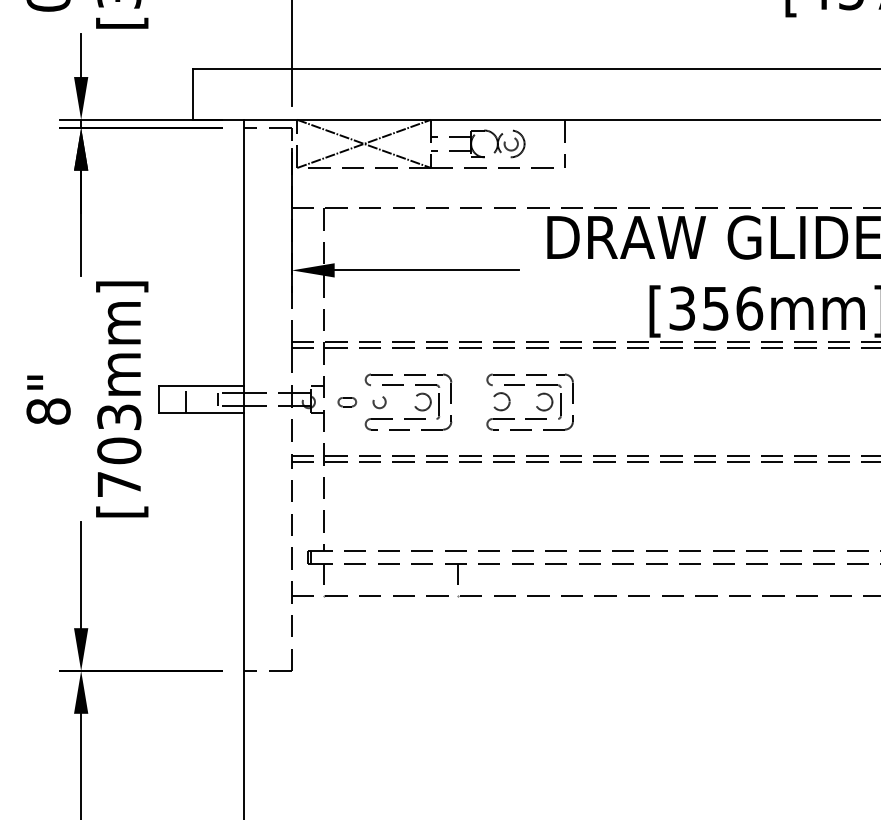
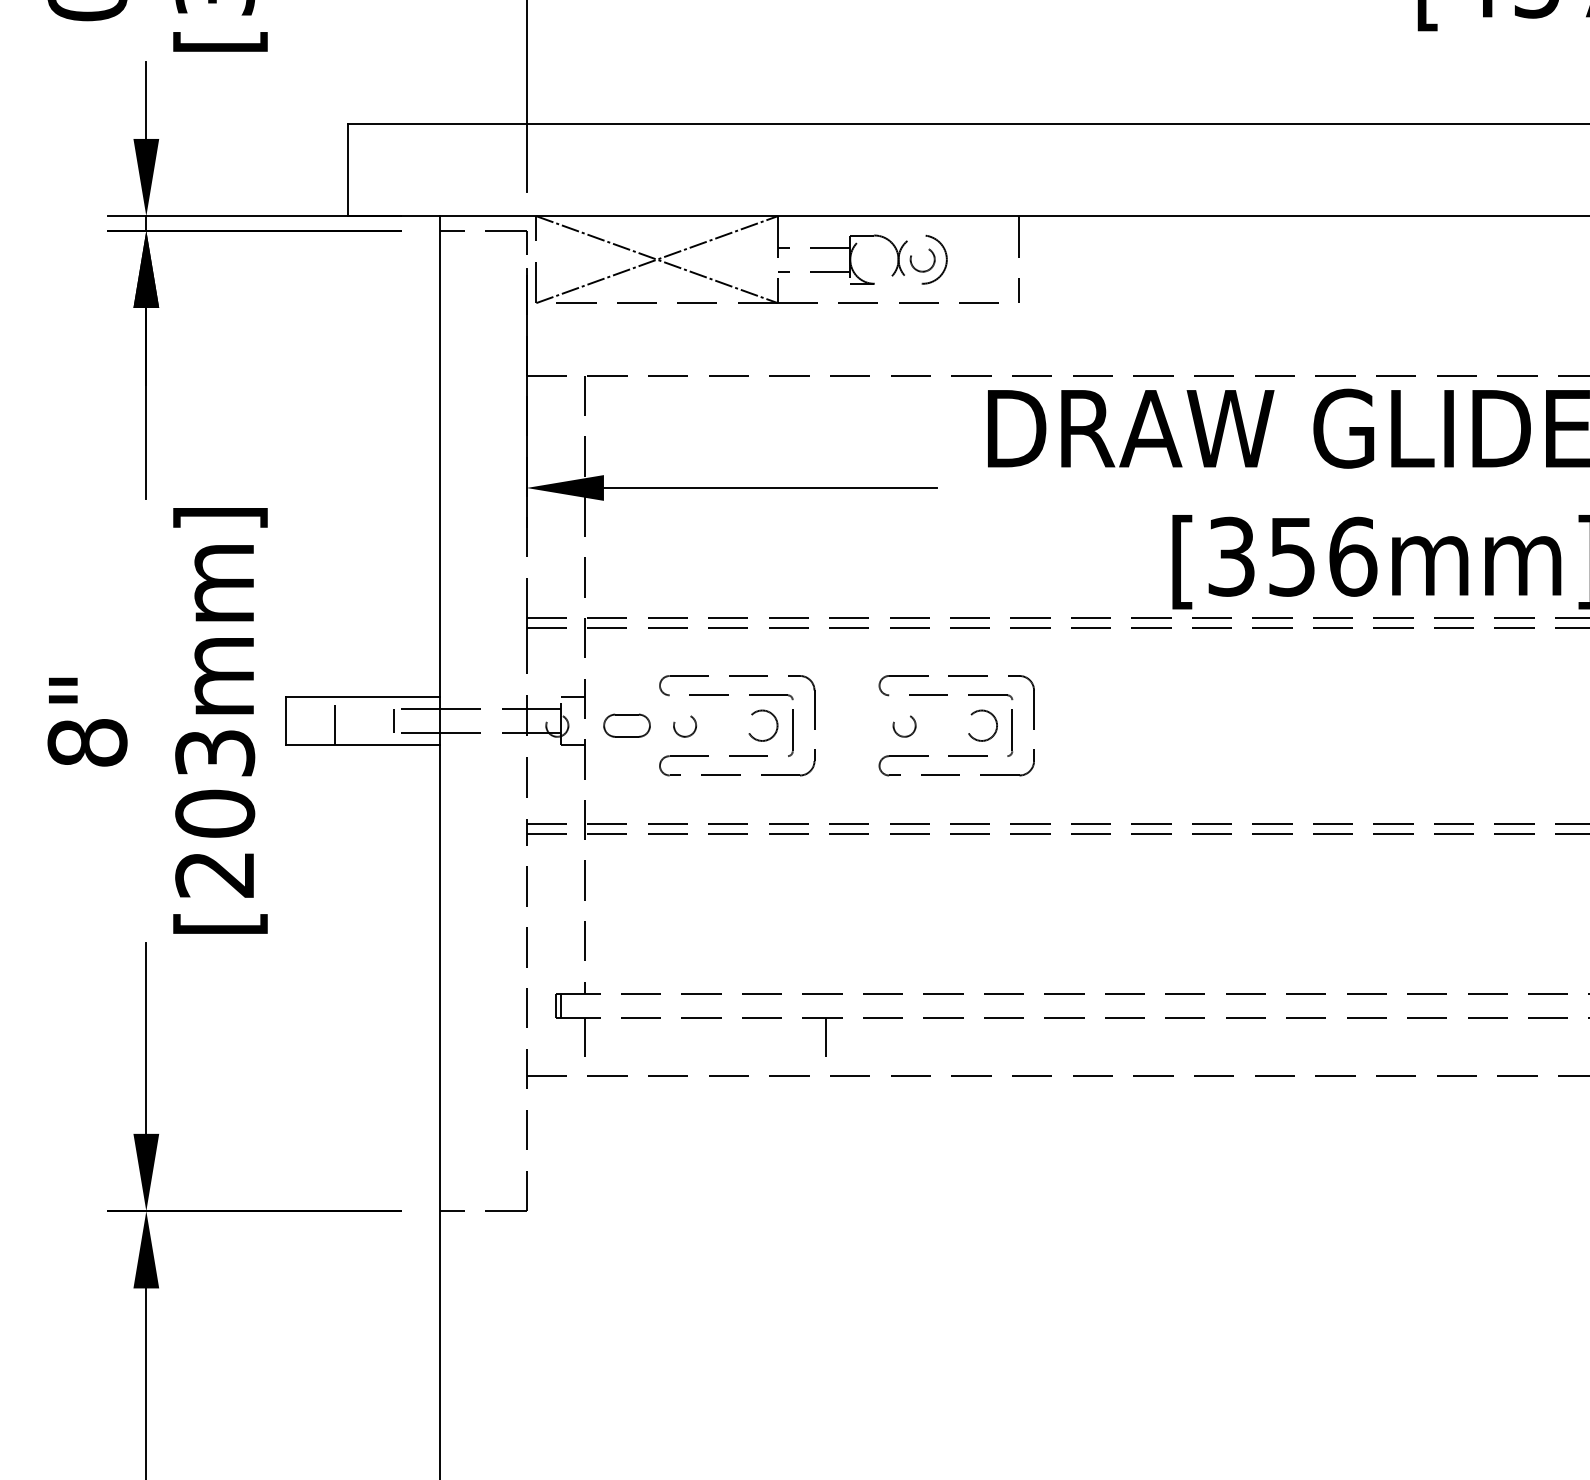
part: (346, 402) -> (625, 726), size x1.43
circle: (501, 402) -> (905, 726), size x0.71
text: (118, 484) -> (213, 874), [703mm] -> [203mm]

